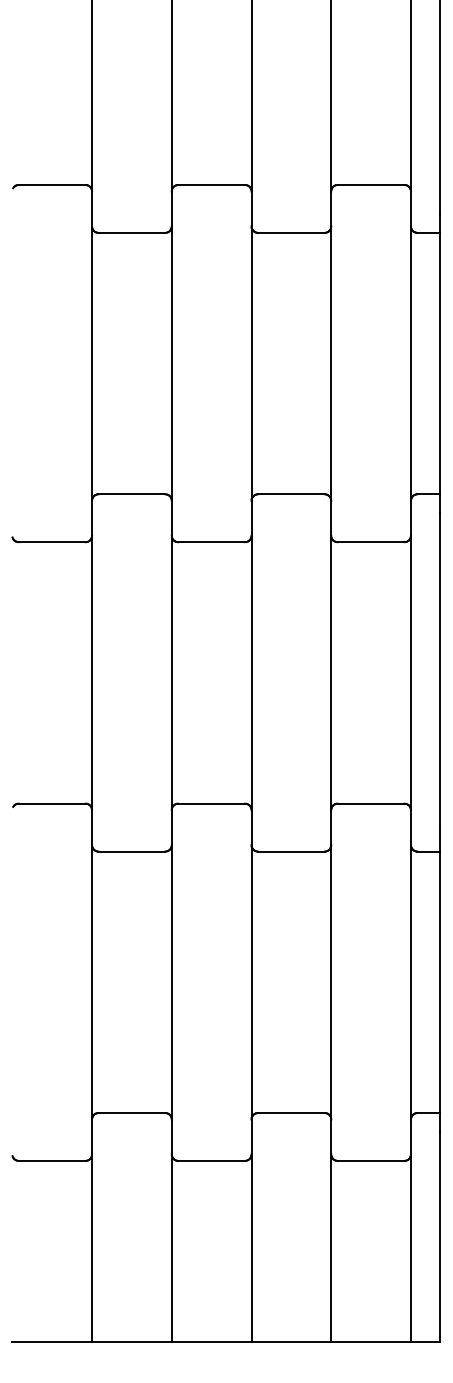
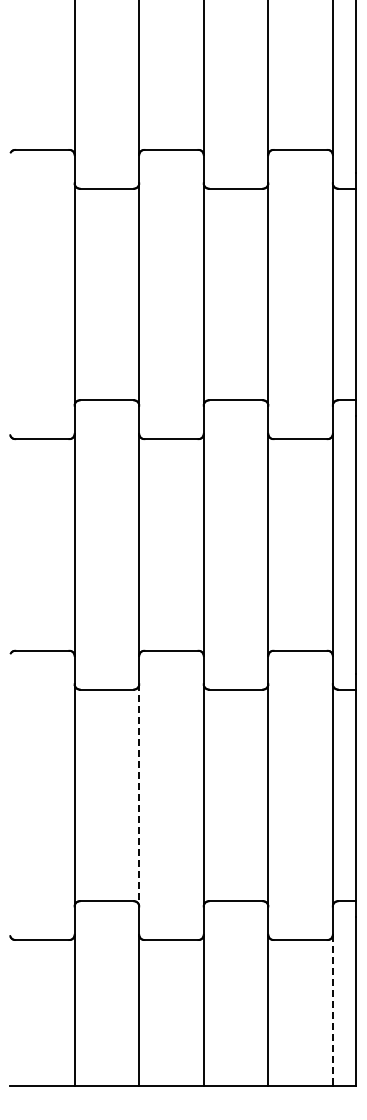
line: (172, 982) -> (139, 795), solid -> dashed
line: (410, 1247) -> (332, 1010), solid -> dashed

